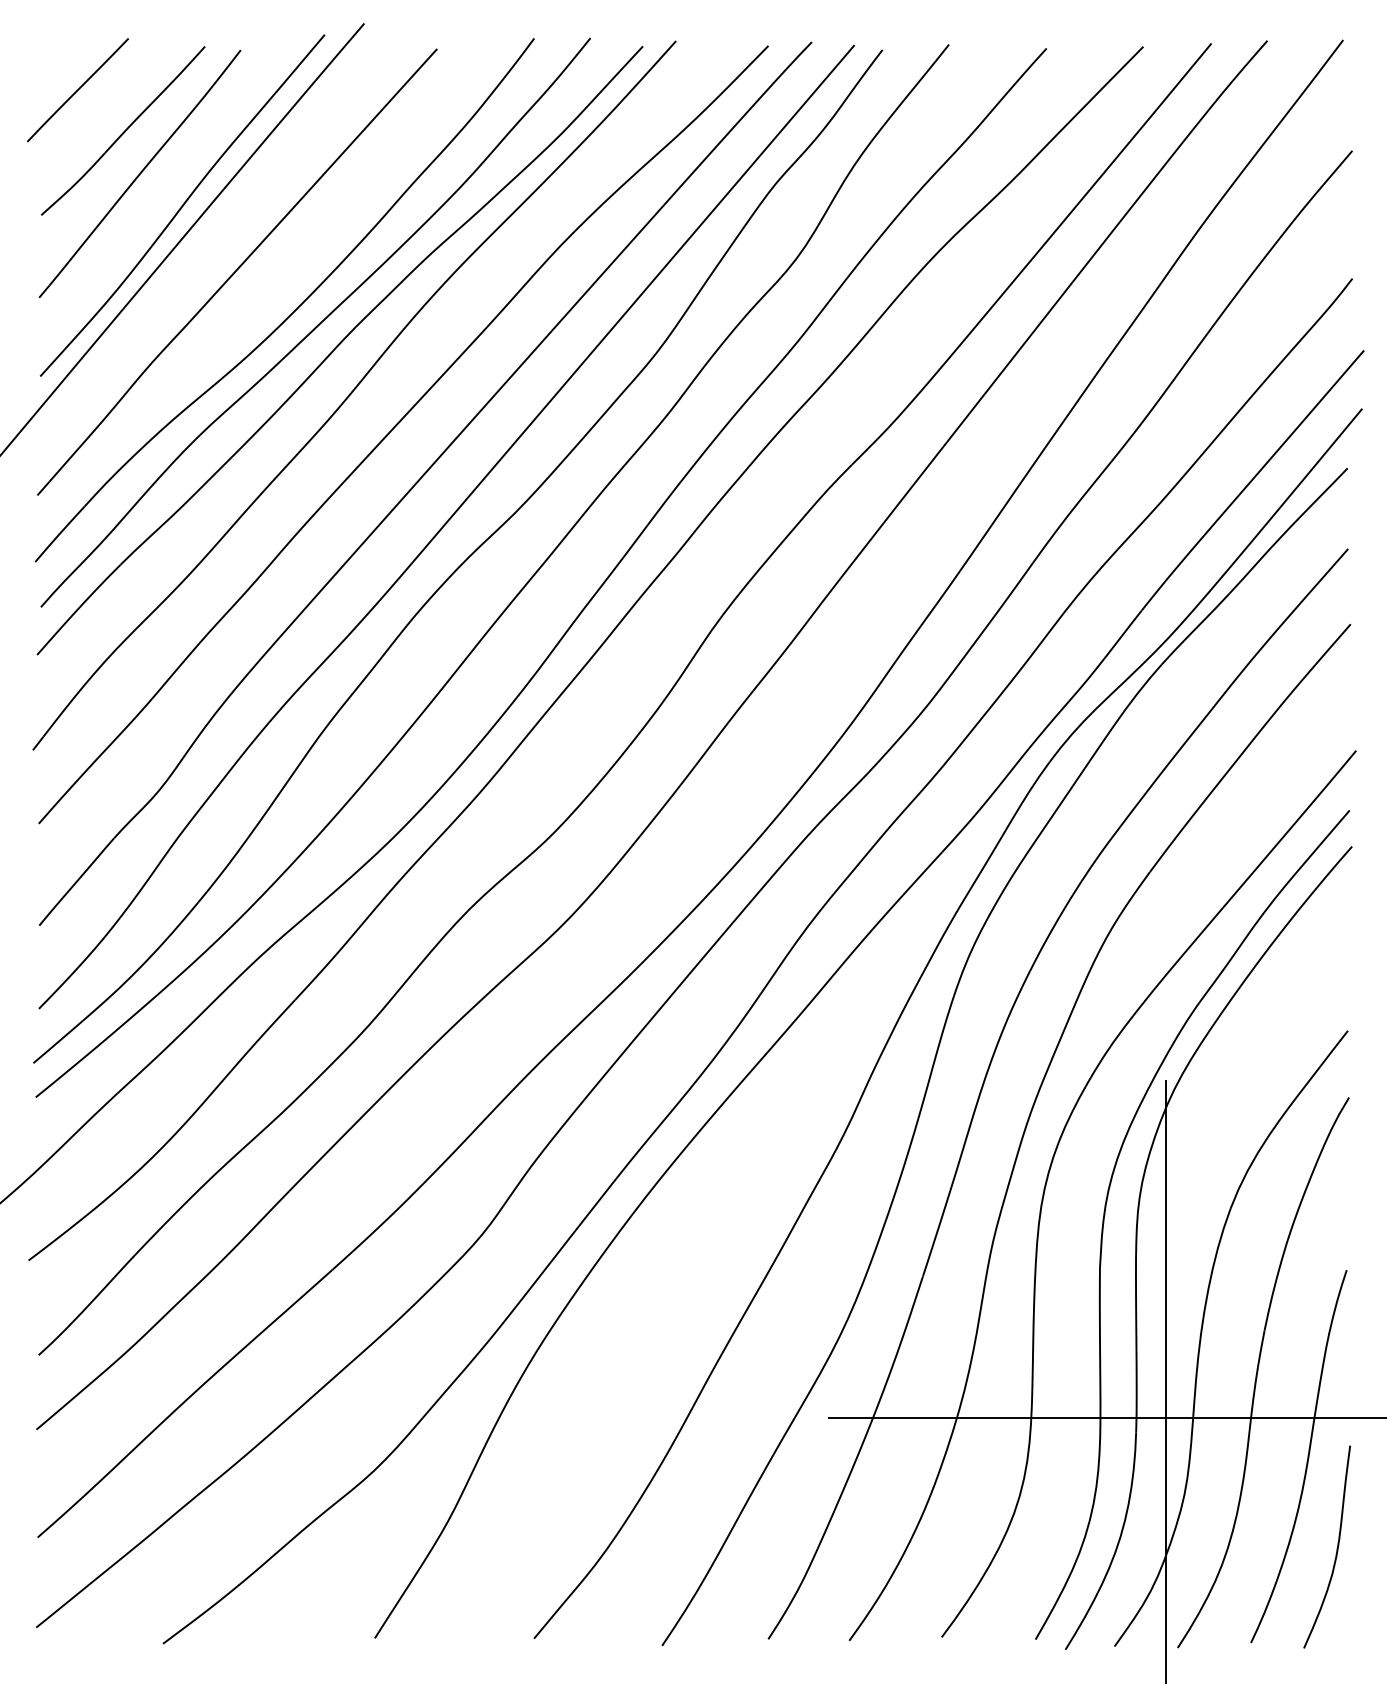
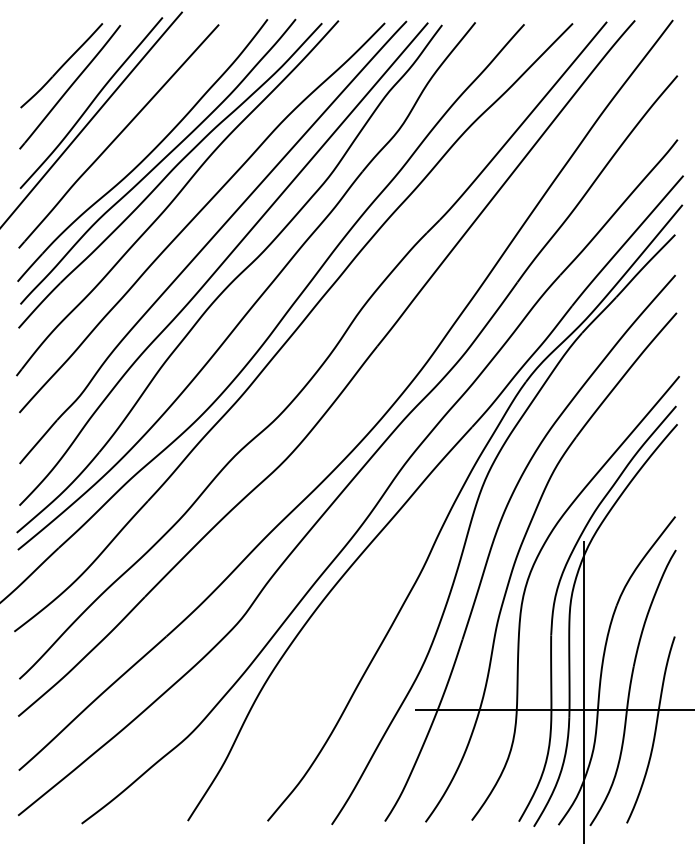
line: (76, 90) -> (38, 45), removed
curve: (1336, 1547) -> (669, 775), removed

